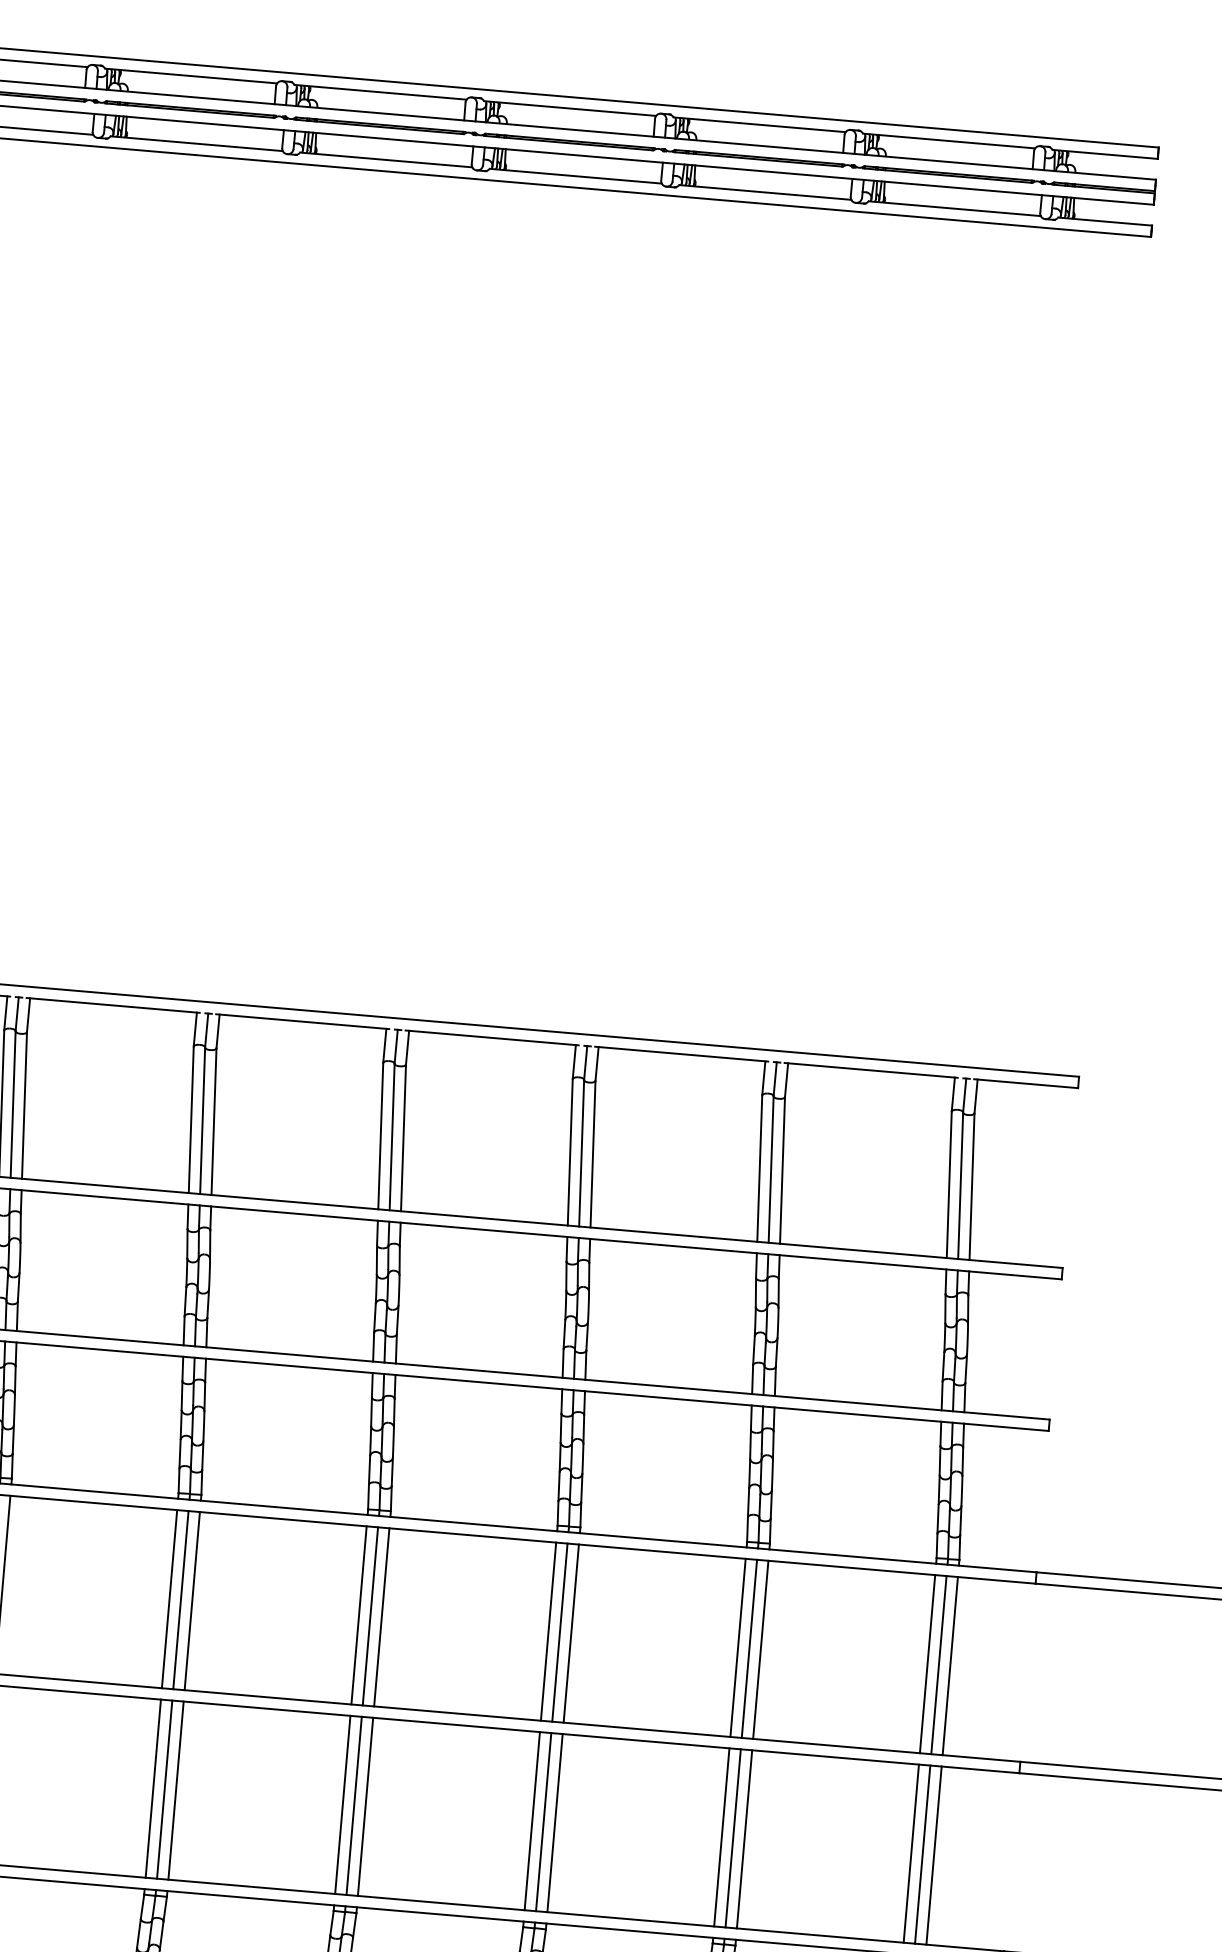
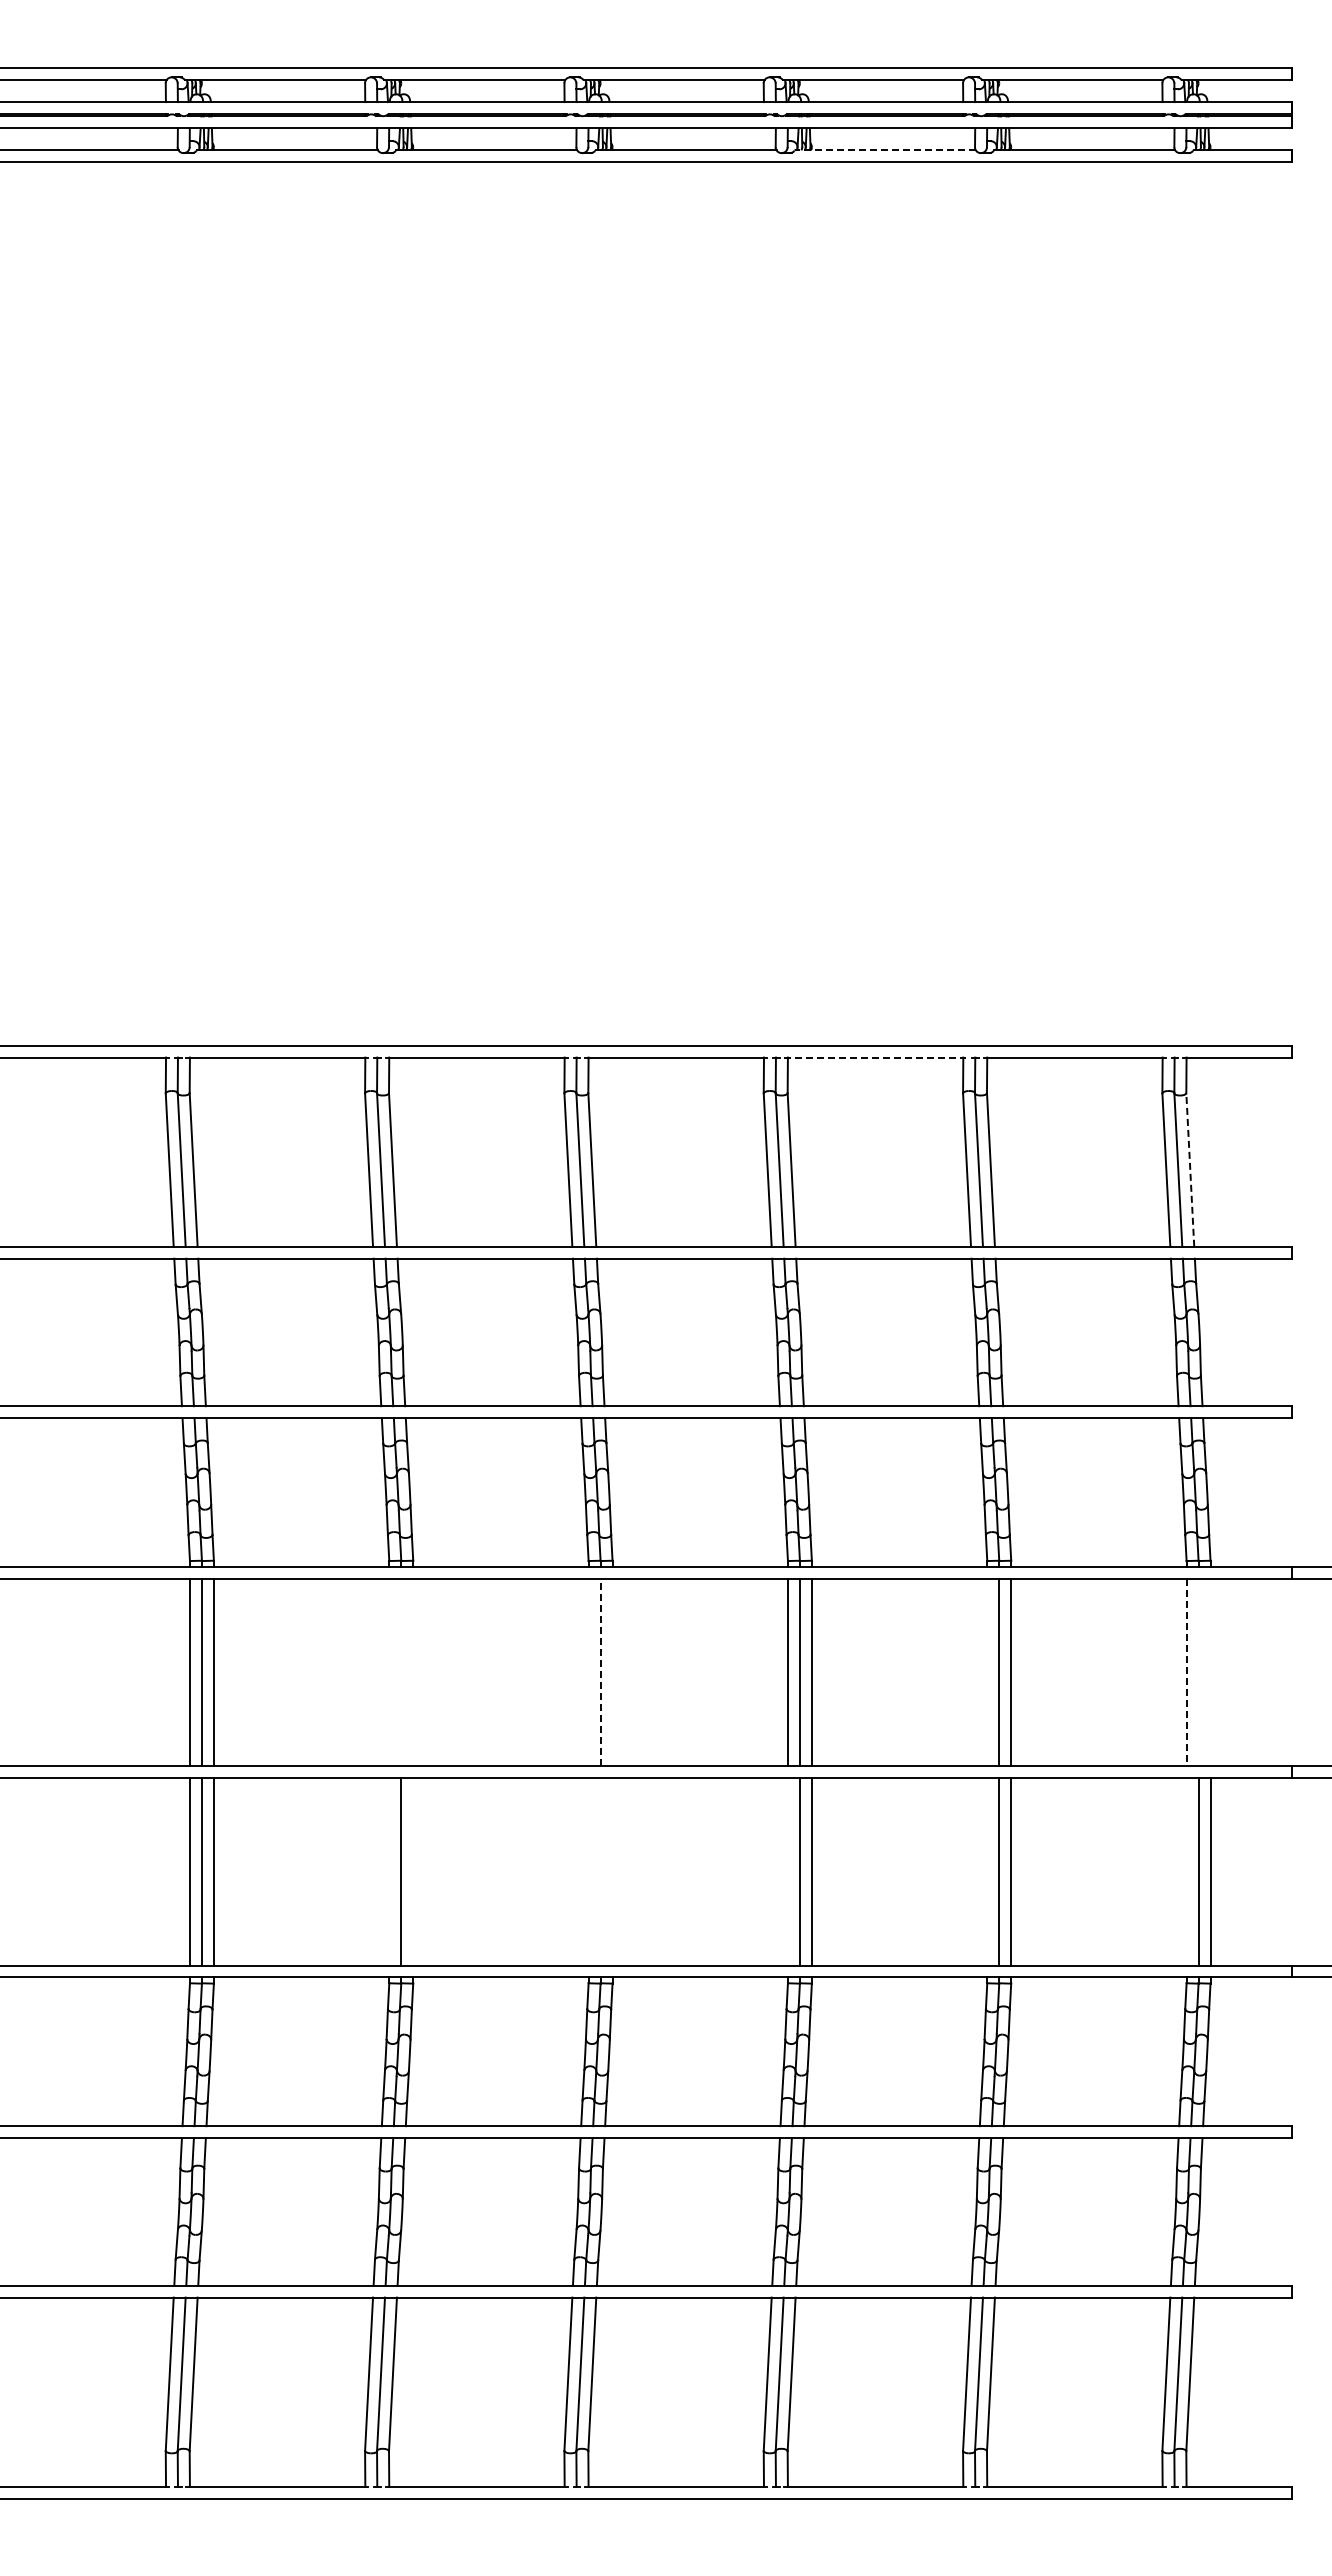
line: (764, 192) -> (884, 150), solid -> dashed
line: (681, 1054) -> (875, 1057), solid -> dashed
line: (972, 1186) -> (1190, 1169), solid -> dashed
line: (169, 1599) -> (389, 1672), removed
line: (181, 1600) -> (401, 1672), removed
line: (192, 1601) -> (413, 1672), removed
line: (358, 1615) -> (588, 1672), removed
line: (370, 1616) -> (600, 1672), solid -> dashed
line: (381, 1617) -> (612, 1672), removed
line: (738, 1647) -> (987, 1672), removed
line: (927, 1664) -> (1186, 1672), solid -> dashed
line: (938, 1665) -> (1198, 1672), removed
line: (950, 1666) -> (1210, 1672), removed
line: (153, 1788) -> (389, 1871), removed
line: (176, 1790) -> (413, 1871), removed
line: (342, 1804) -> (588, 1871), removed
line: (354, 1805) -> (600, 1871), removed
line: (365, 1806) -> (612, 1871), removed
line: (531, 1820) -> (787, 1871), removed
line: (722, 1837) -> (987, 1871), removed
line: (911, 1853) -> (1186, 1871), removed

